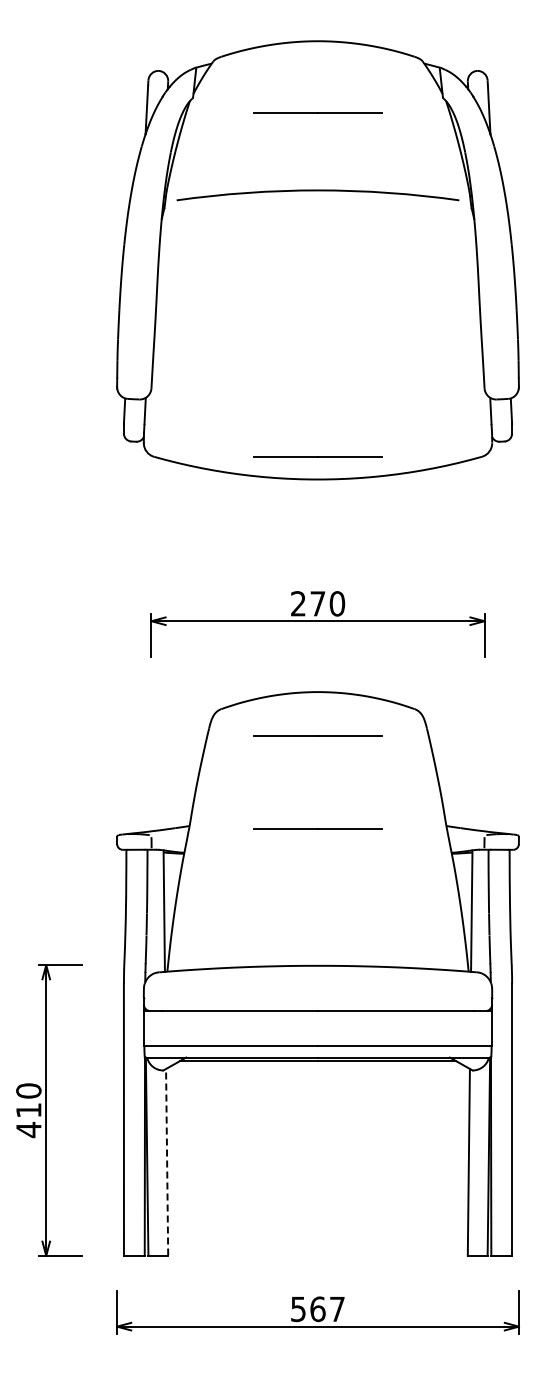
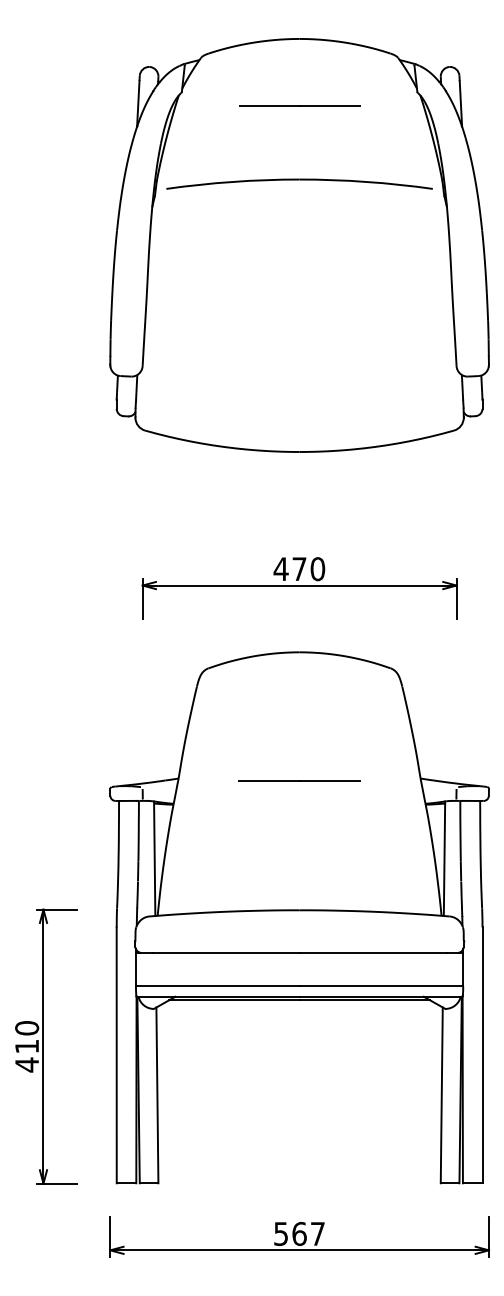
line: (317, 456) -> (299, 430), removed
text: (298, 603) -> (281, 568), 270 -> 470
line: (317, 735) -> (299, 693), removed
line: (167, 1161) -> (157, 1094), dashed -> solid

